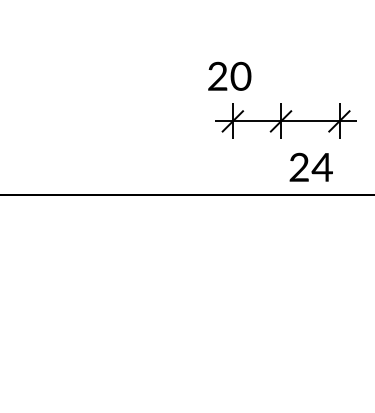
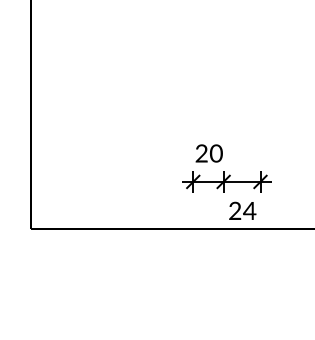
text: (228, 76) -> (208, 153), moved

